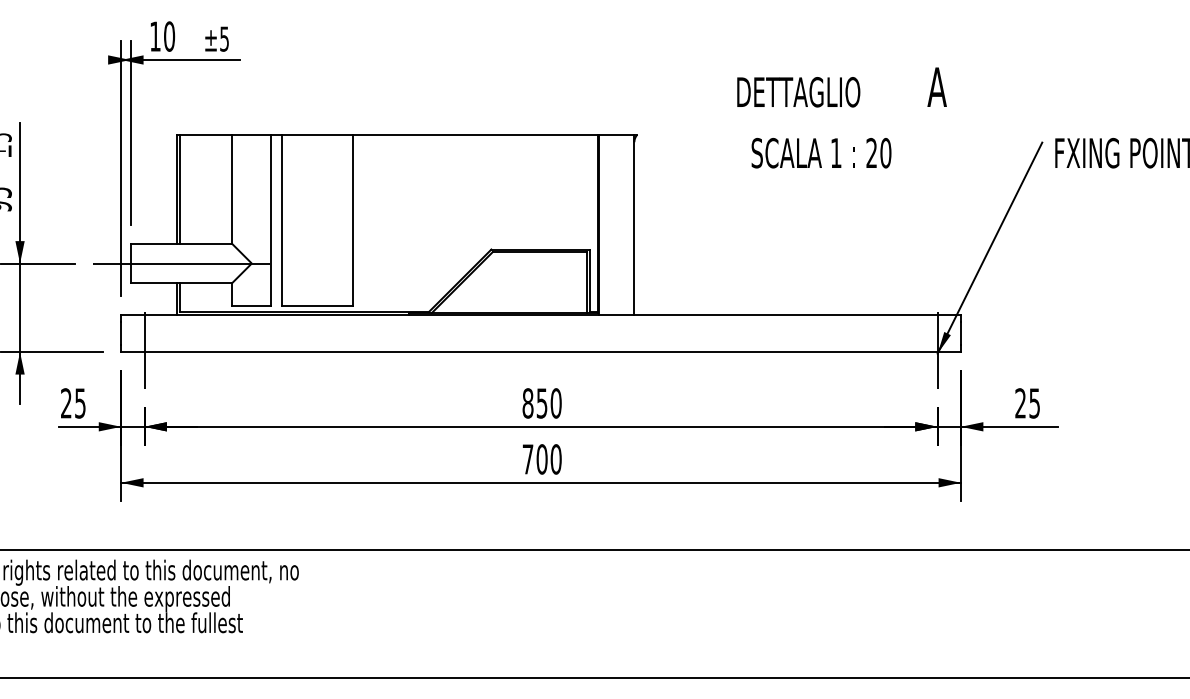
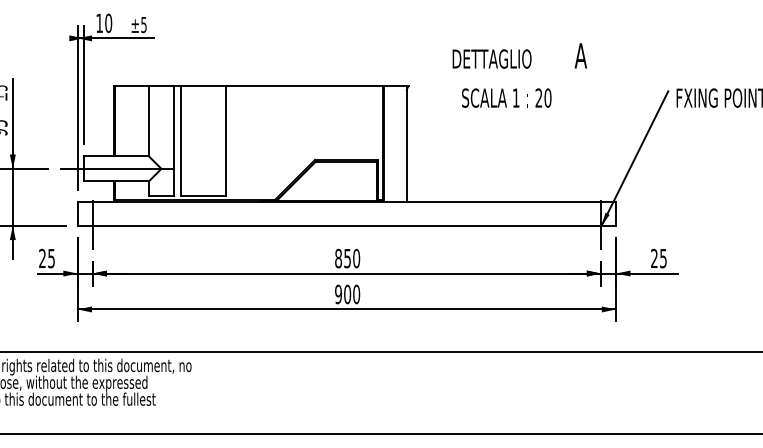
text: (841, 117) -> (519, 75), moved
text: (527, 459) -> (338, 294), 700 -> 900

